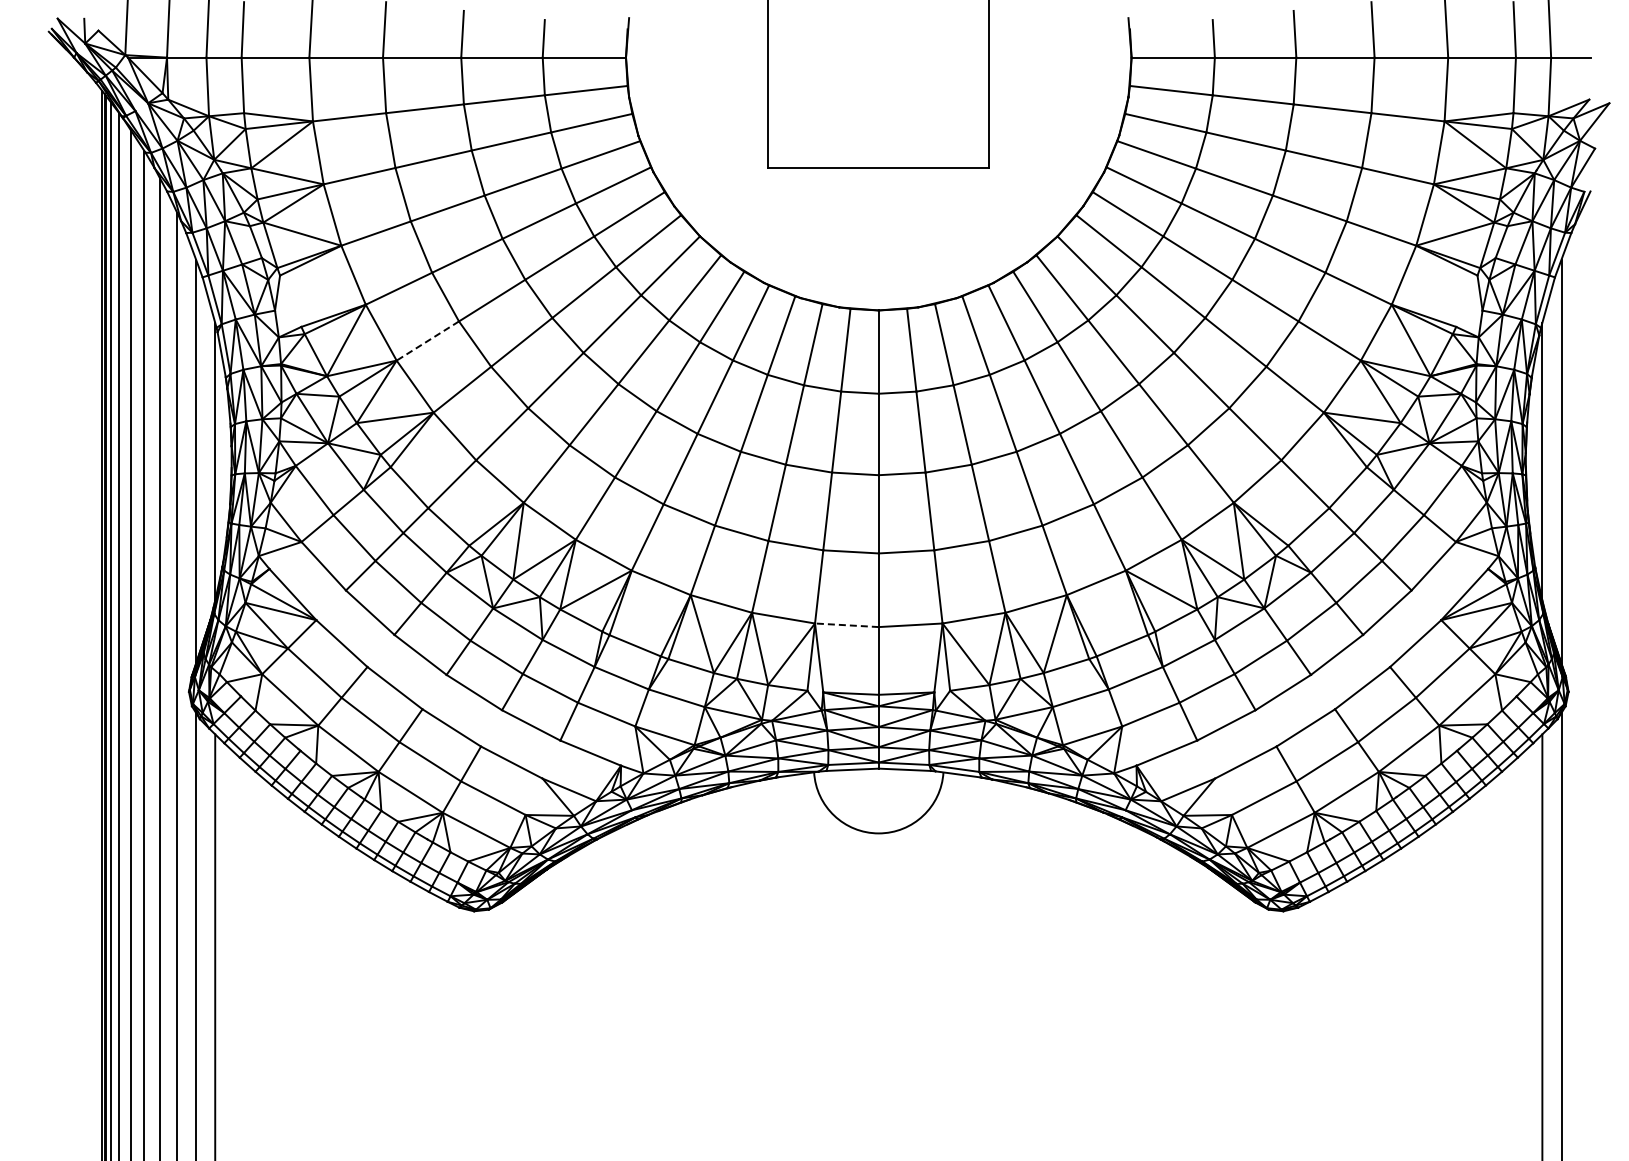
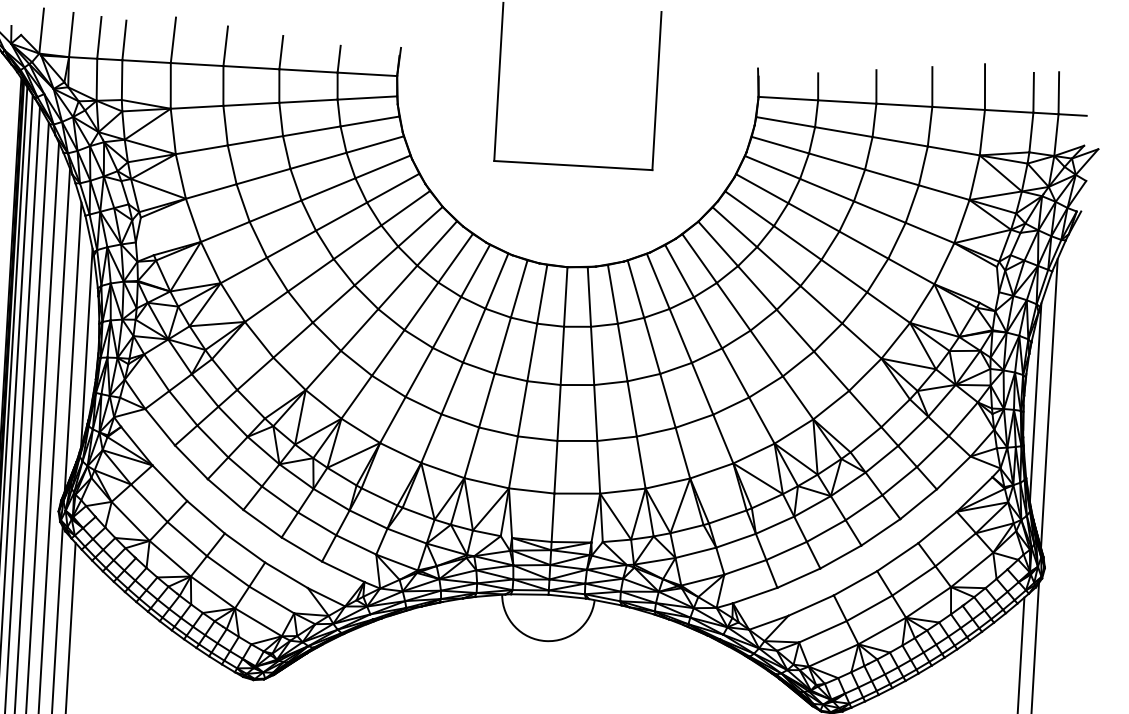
line: (427, 341) -> (243, 270), dashed -> solid
line: (846, 625) -> (531, 491), dashed -> solid

